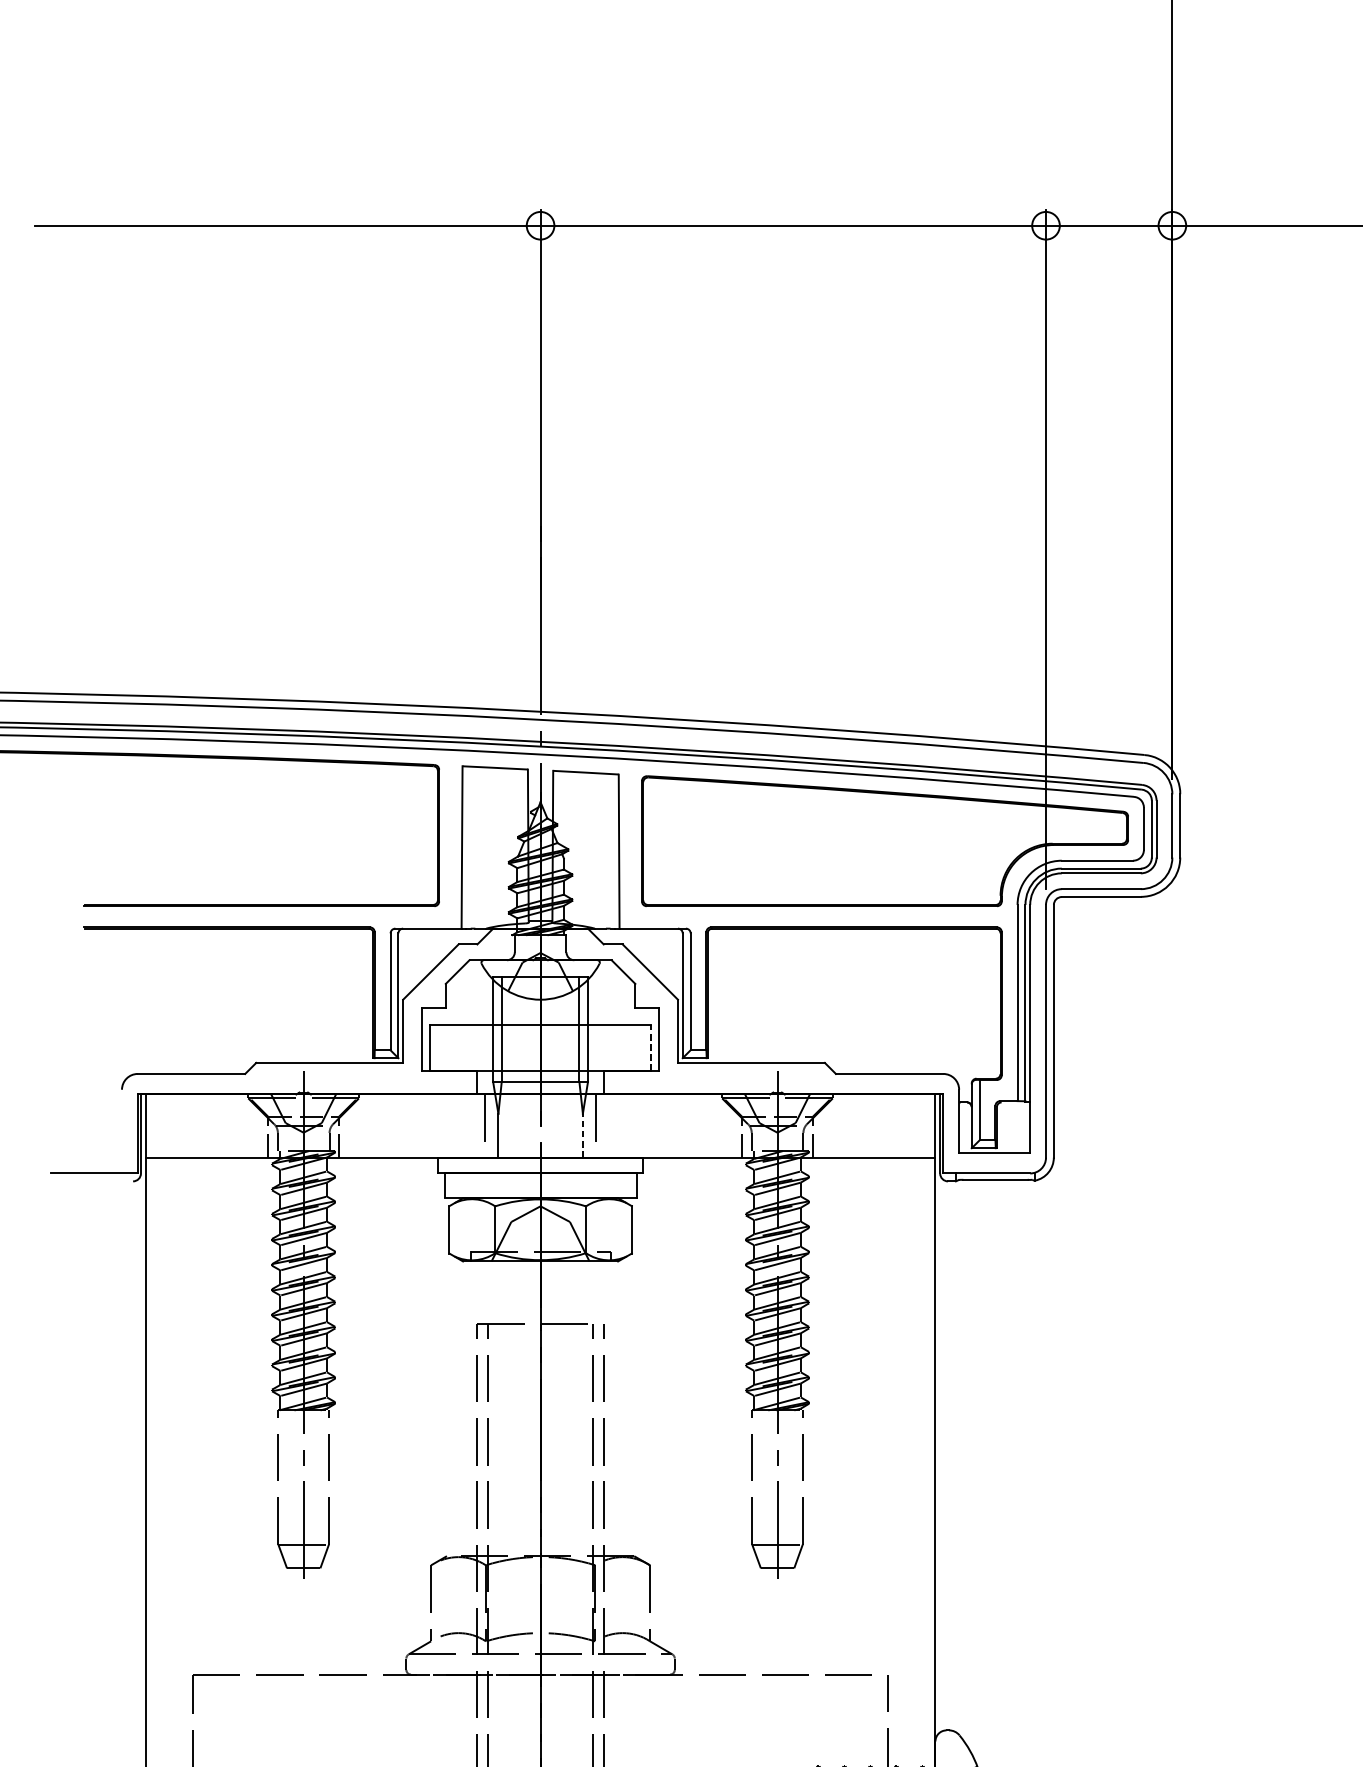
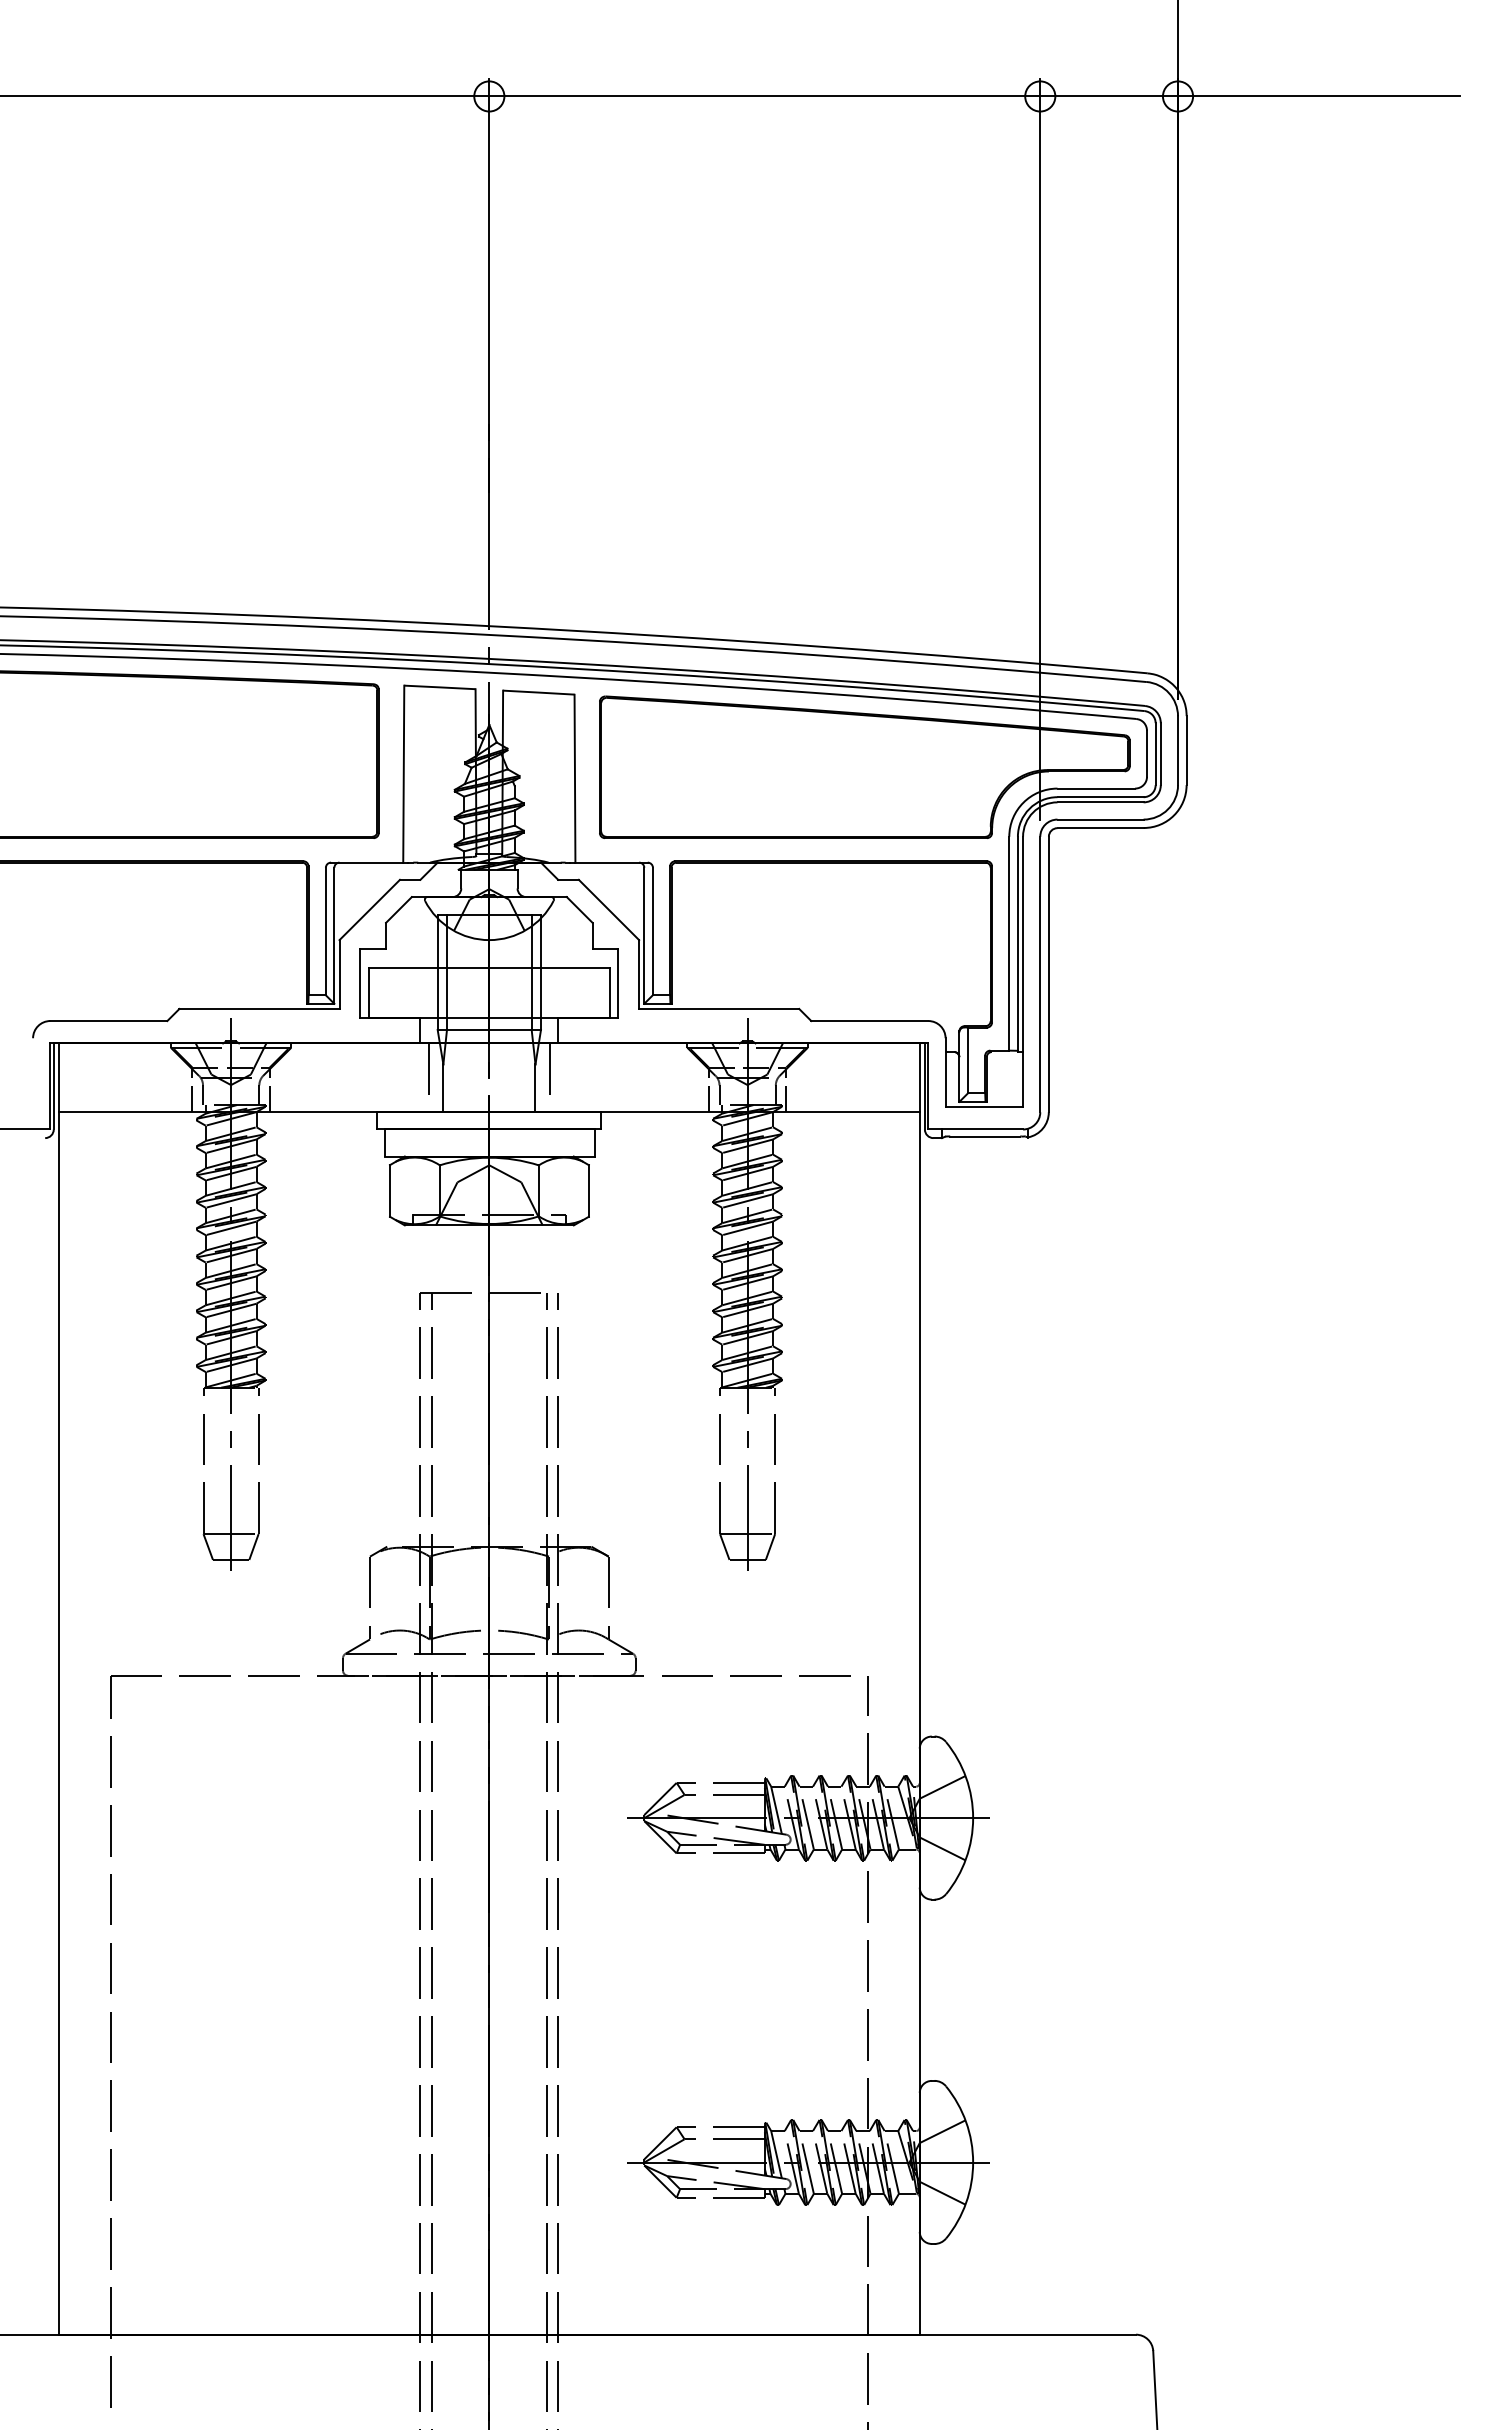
line: (650, 1047) -> (609, 992), dashed -> solid
line: (582, 1135) -> (535, 1088), dashed -> solid

